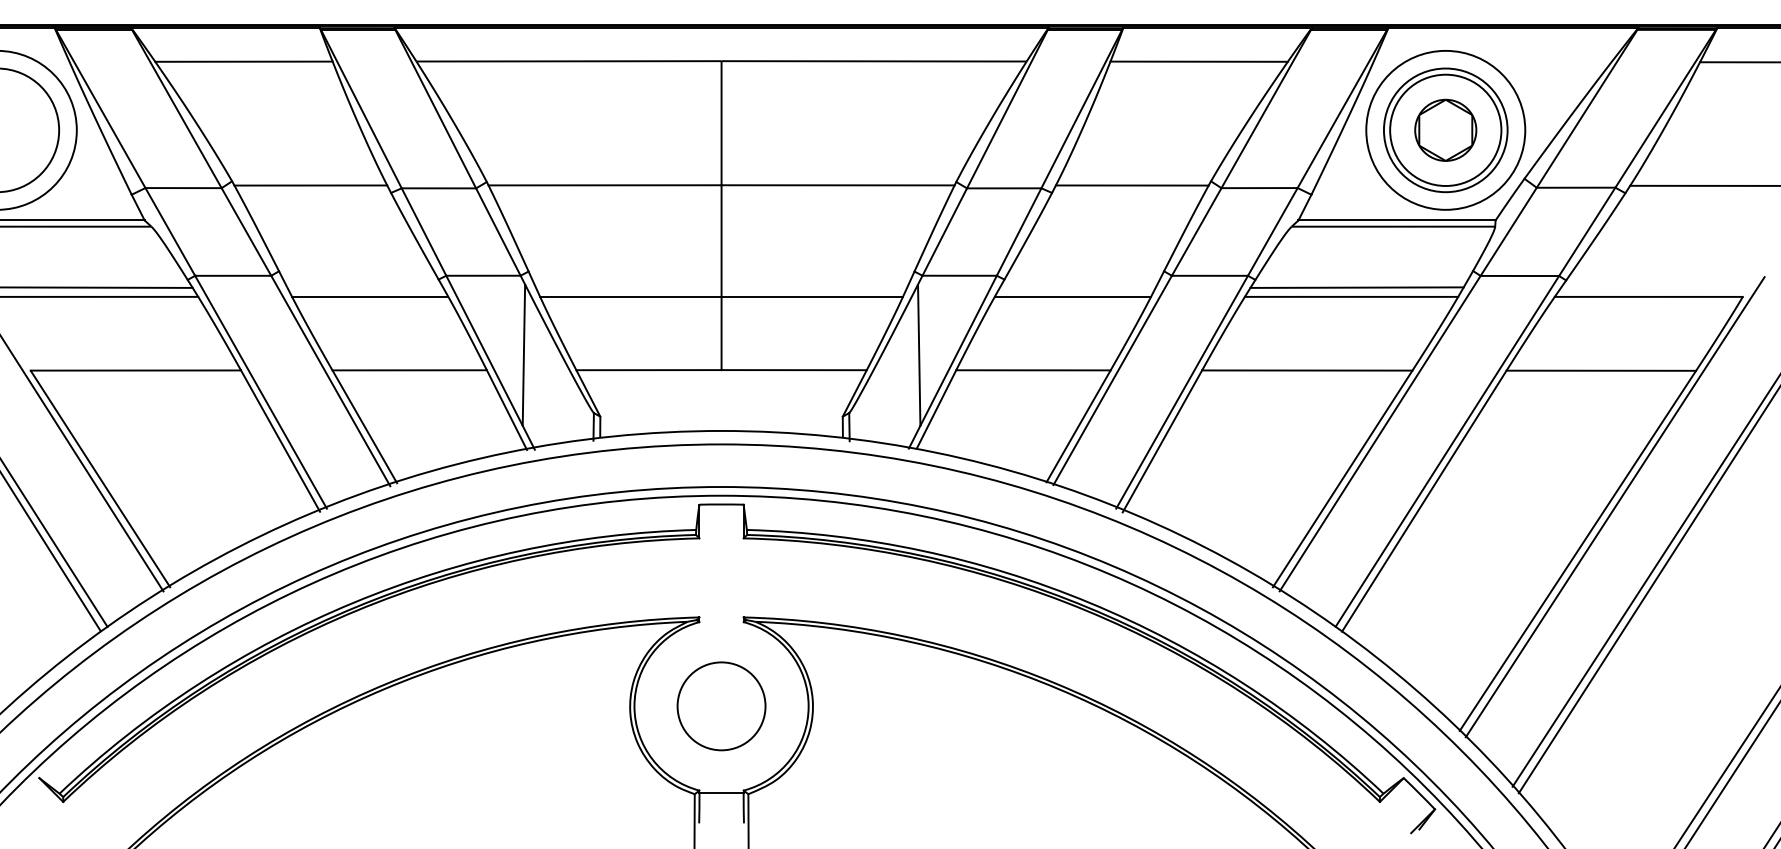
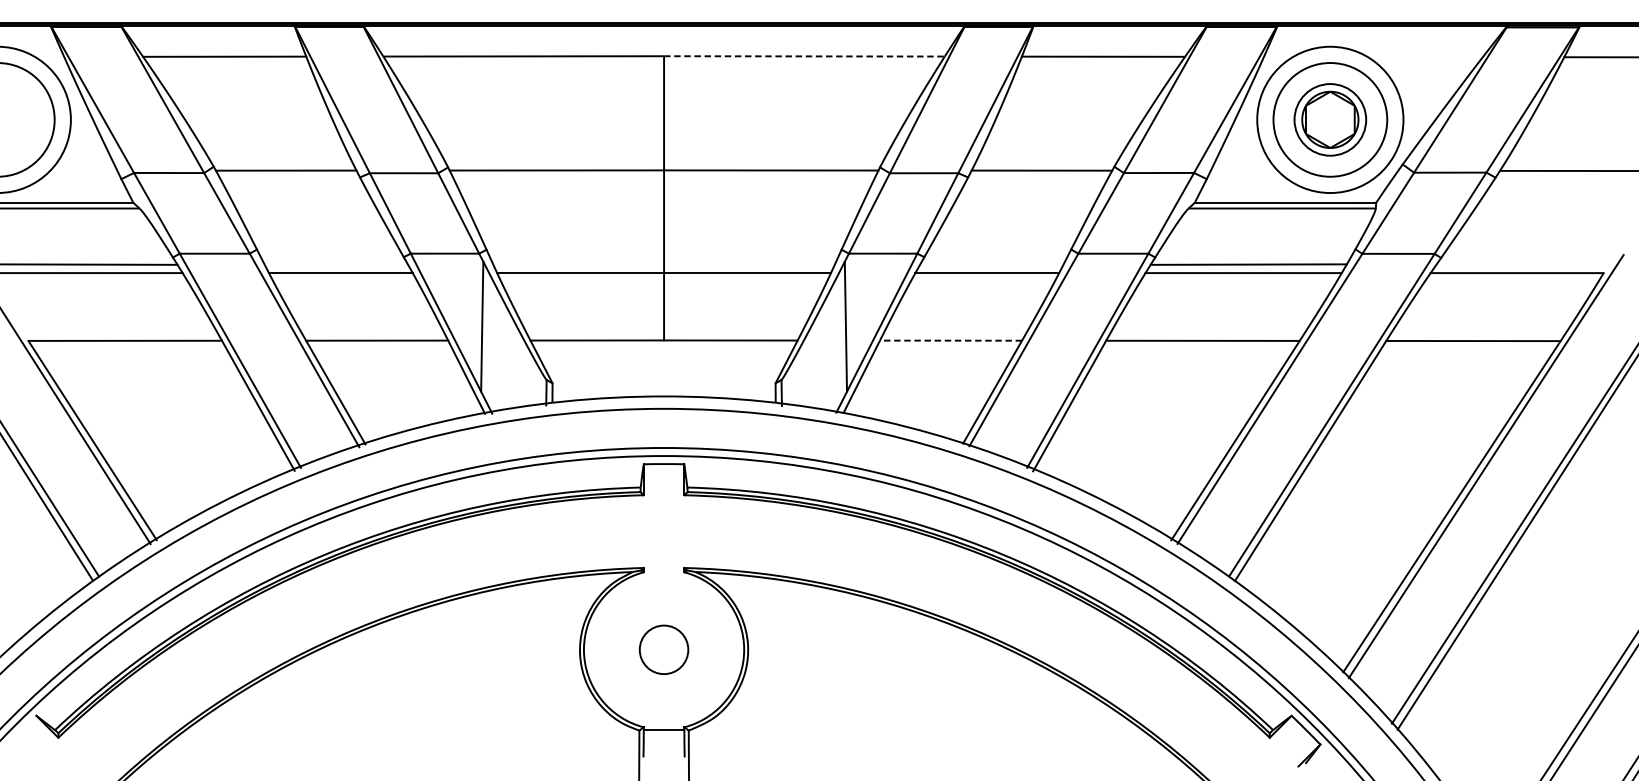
line: (875, 61) -> (805, 56), solid -> dashed
circle: (1445, 130) -> (1330, 120), size x0.7
line: (1032, 370) -> (950, 340), solid -> dashed
circle: (721, 706) -> (664, 649), size x0.6

